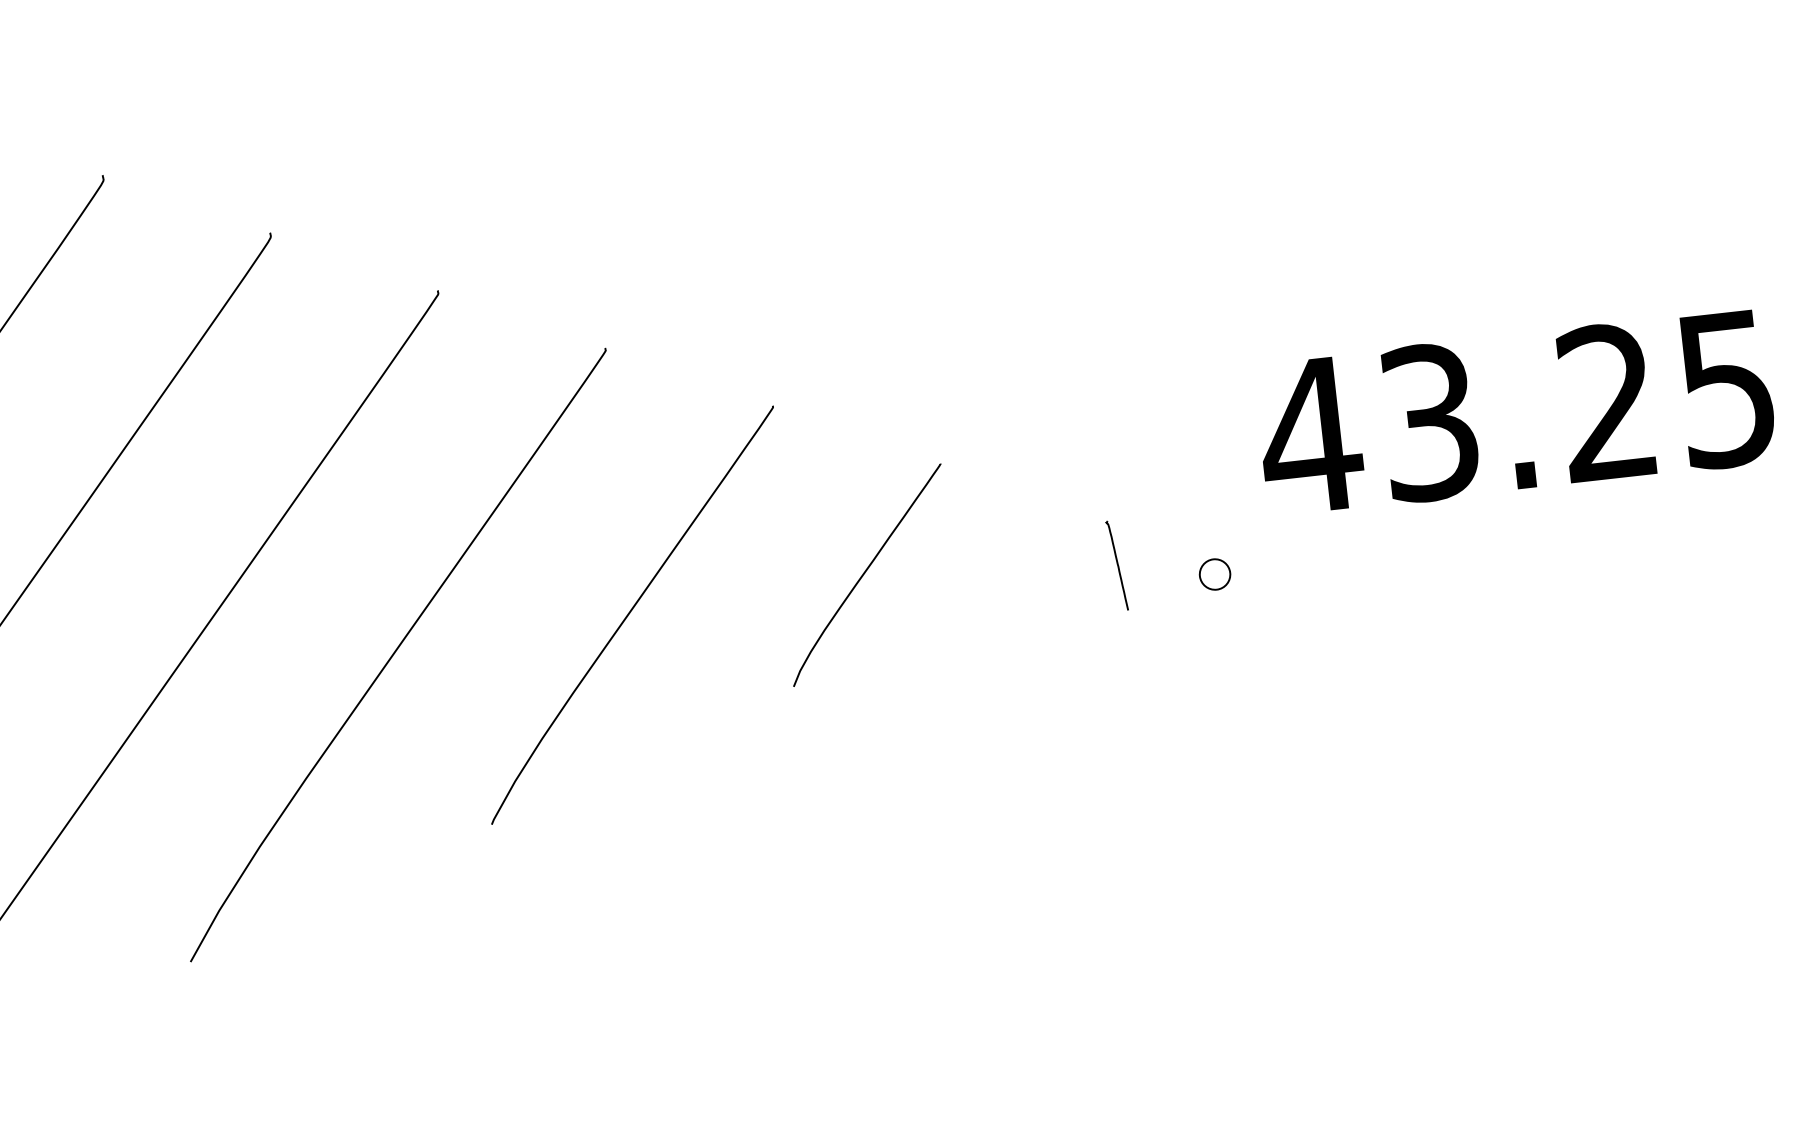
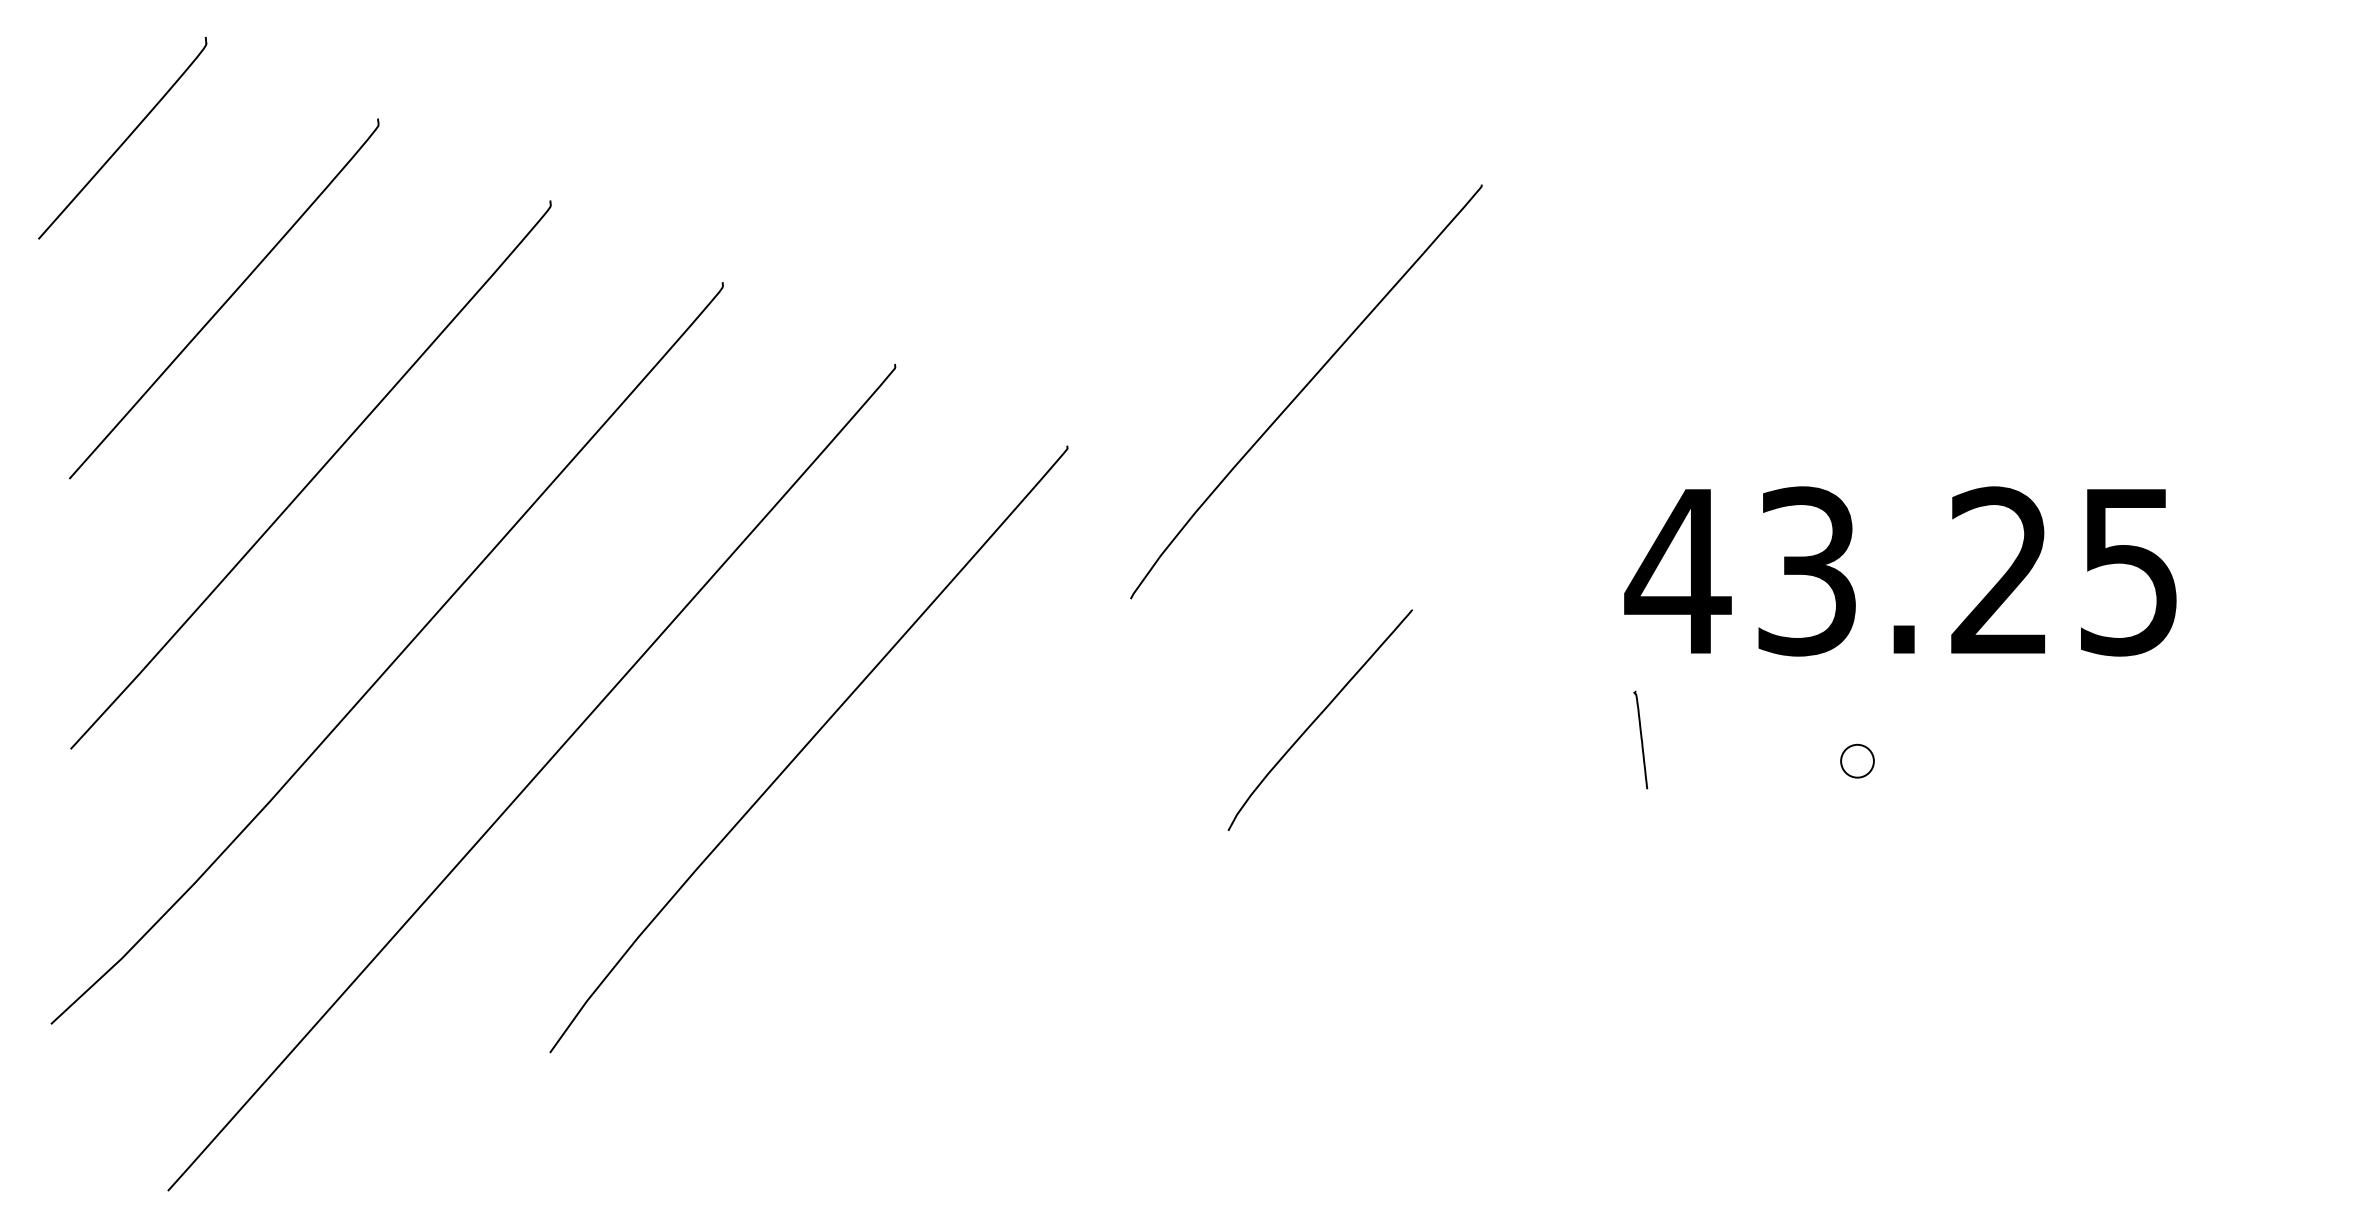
text: (1515, 412) -> (1900, 571), moved
curve: (1116, 565) -> (1640, 739), moved
part: (1214, 573) -> (1857, 760), moved
curve: (630, 613) -> (1304, 389), moved

